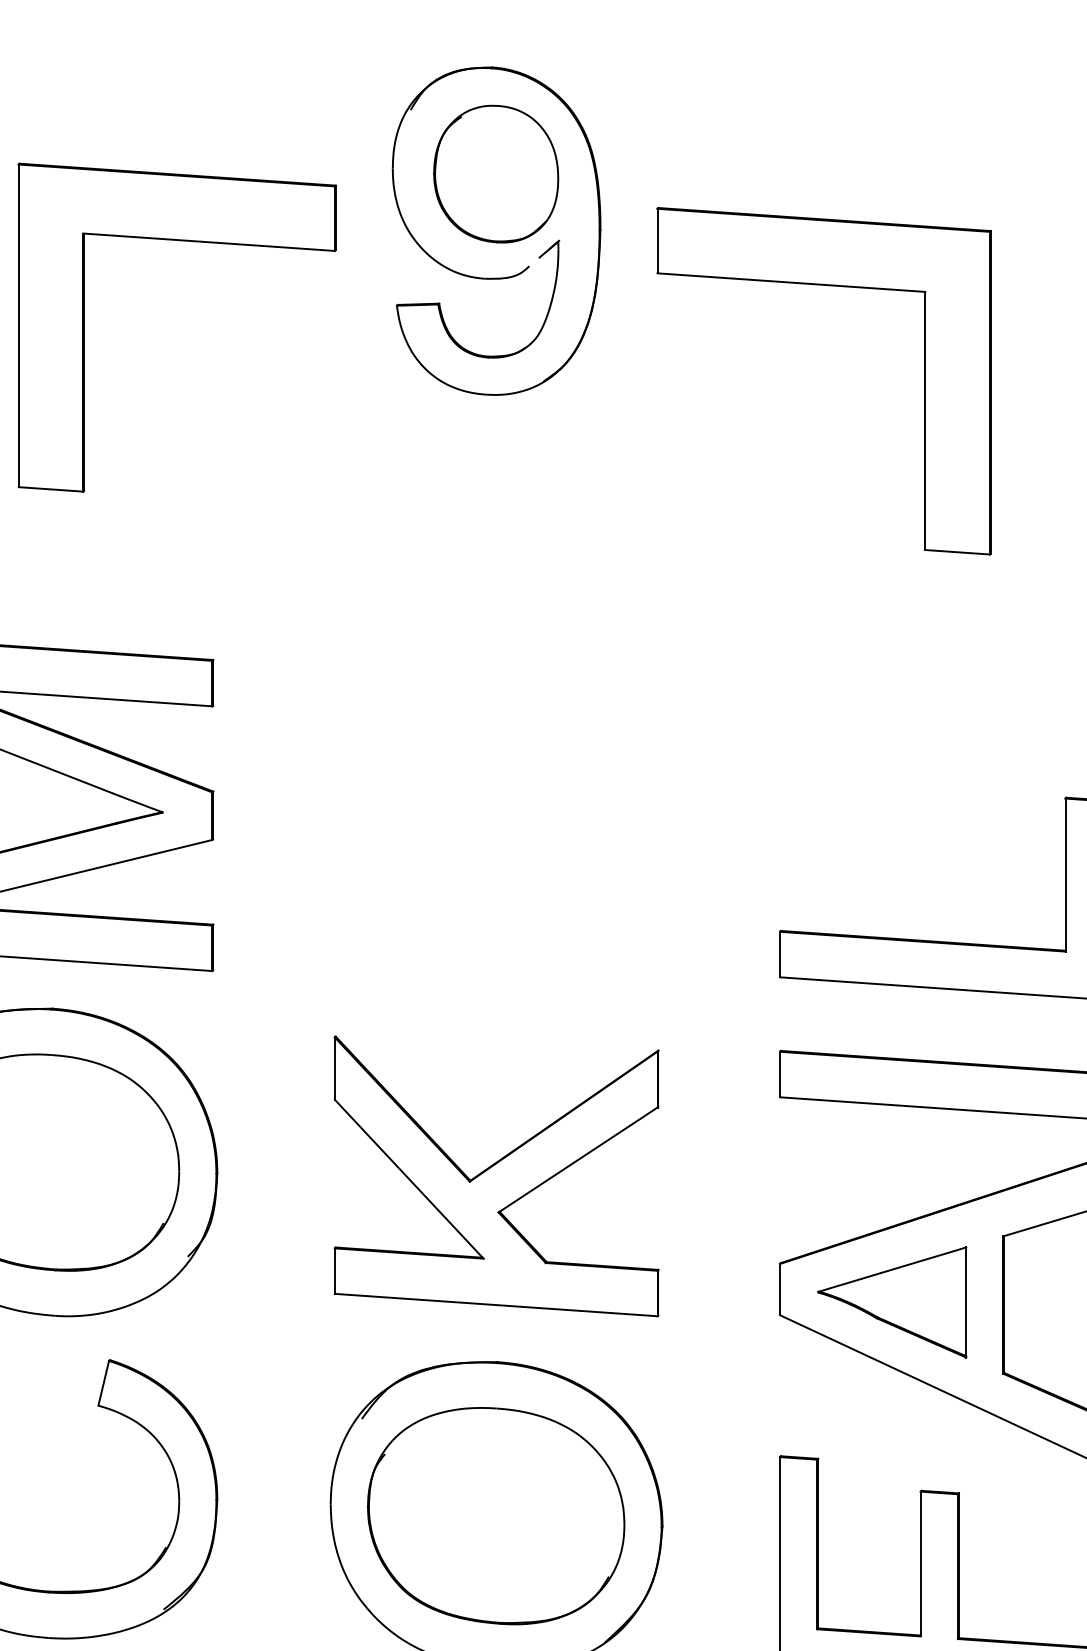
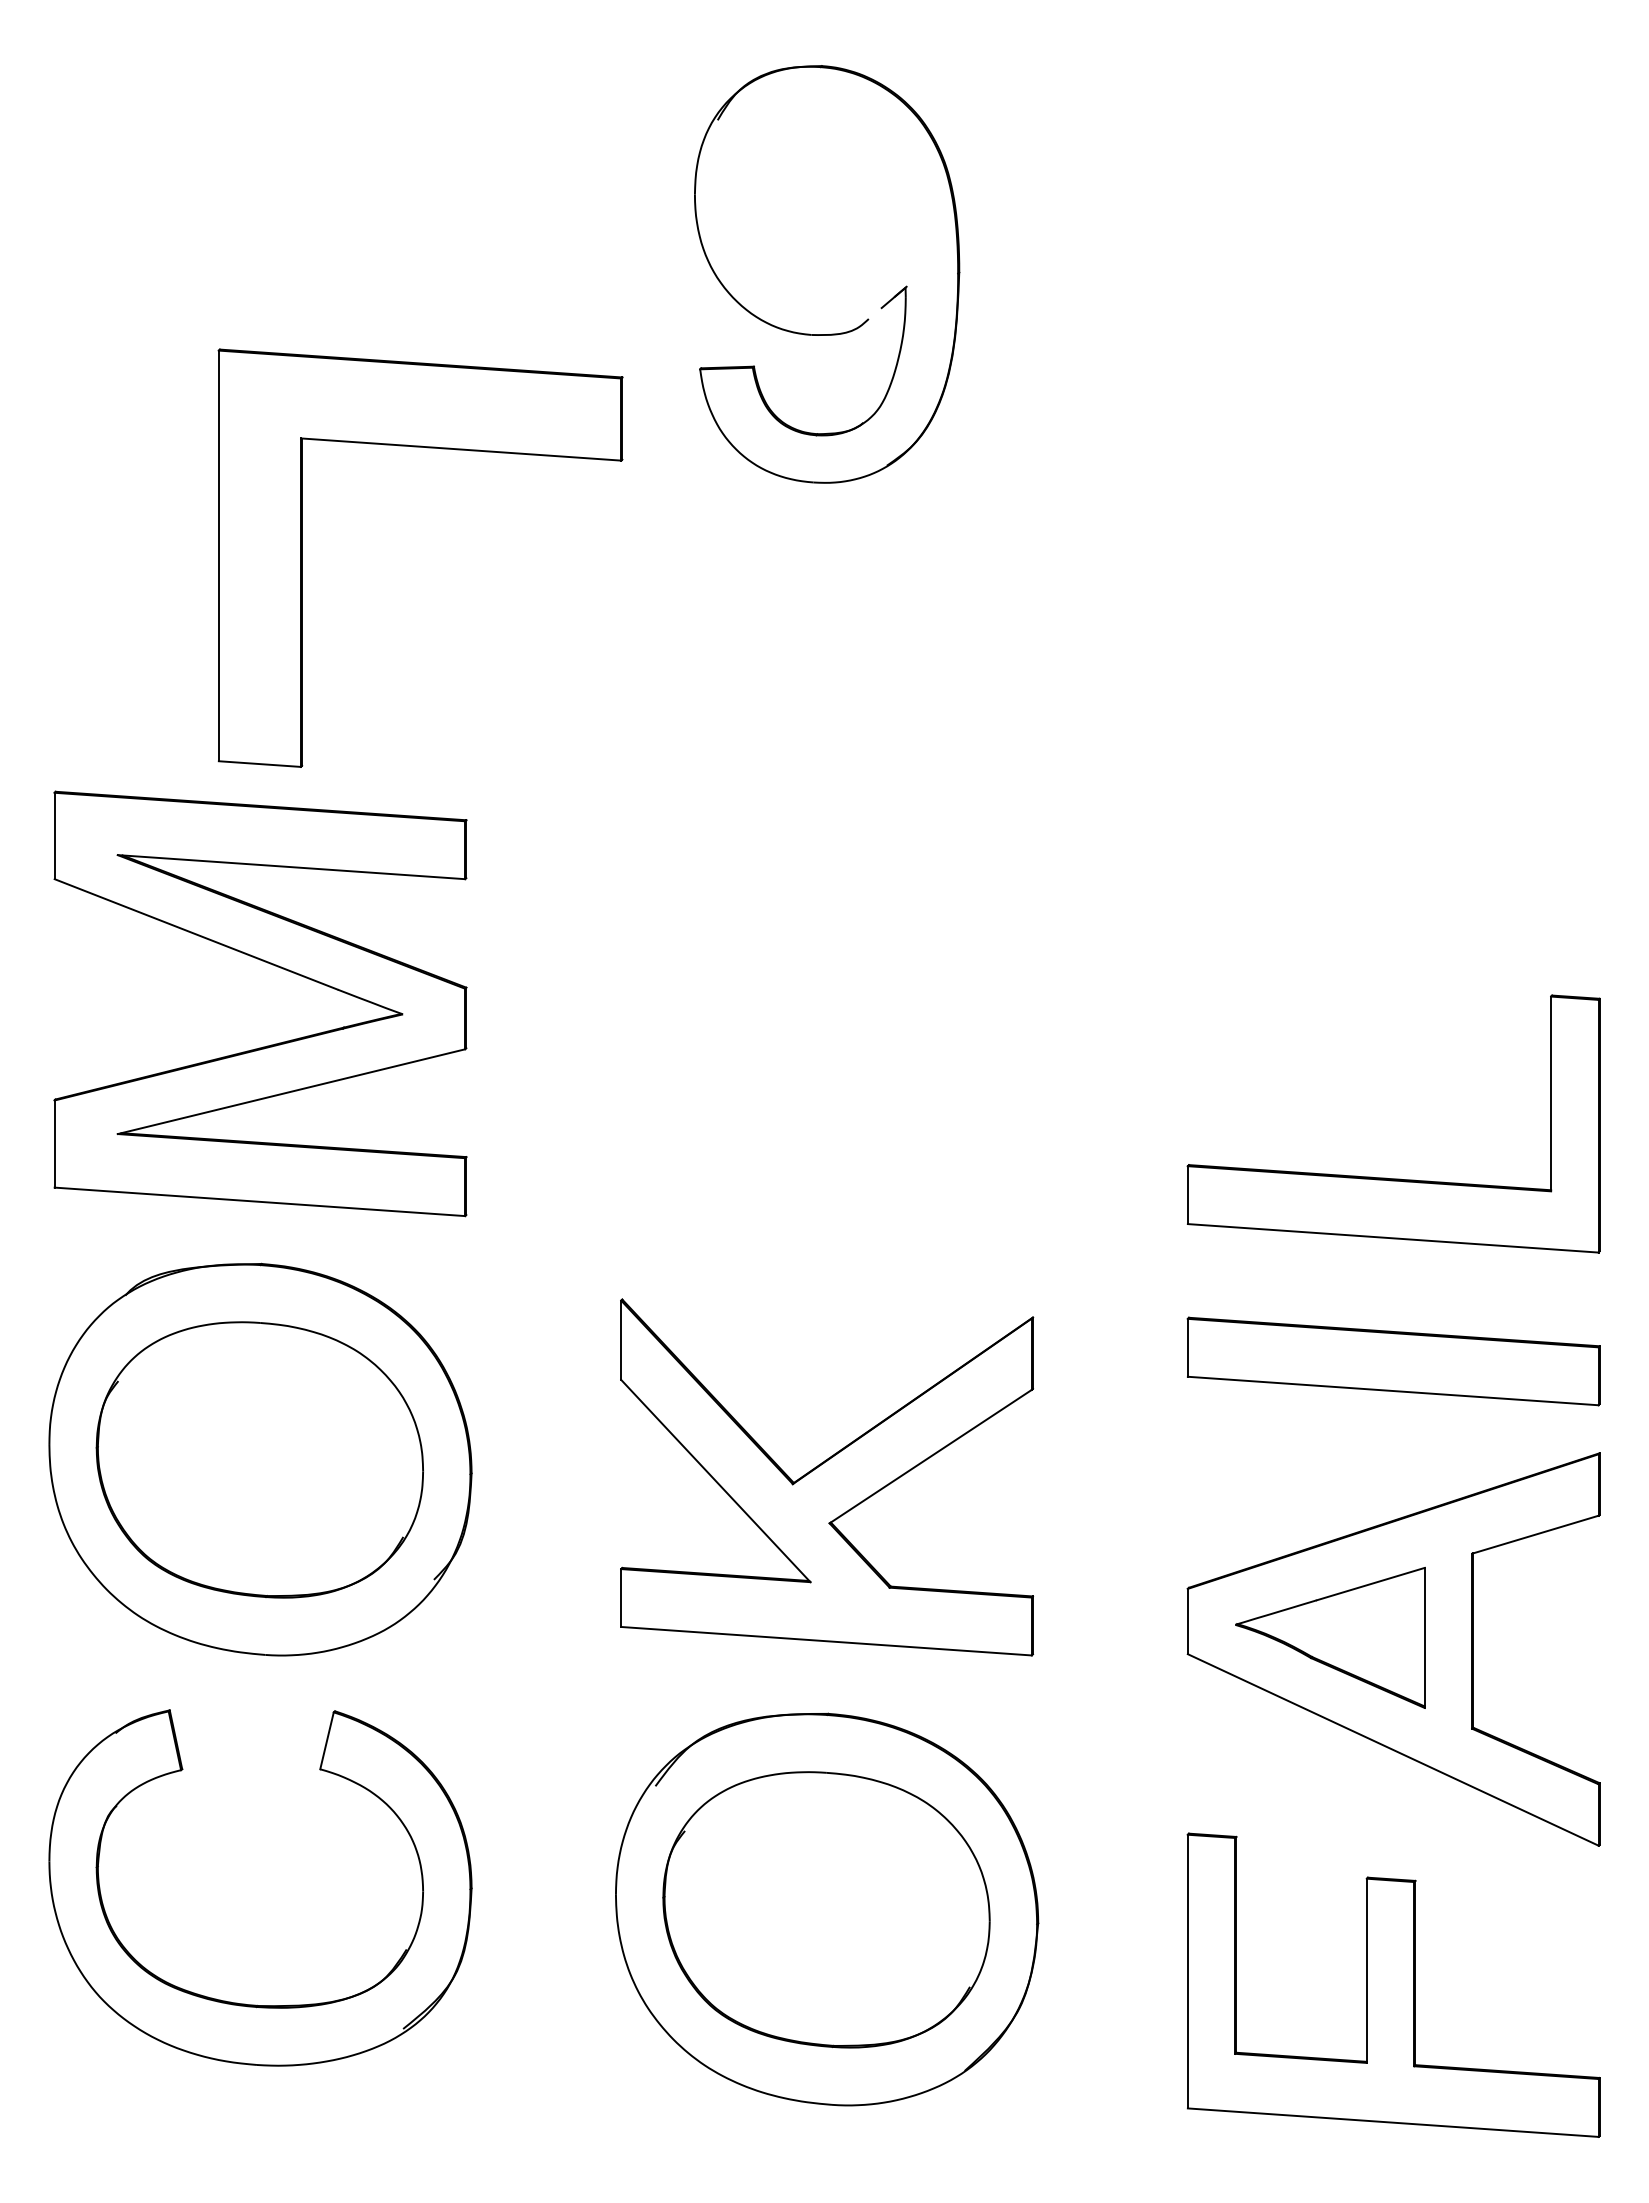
part: (496, 173) -> (826, 201), removed
part: (182, 241) -> (427, 448), moved
part: (828, 286) -> (1249, 344), removed

